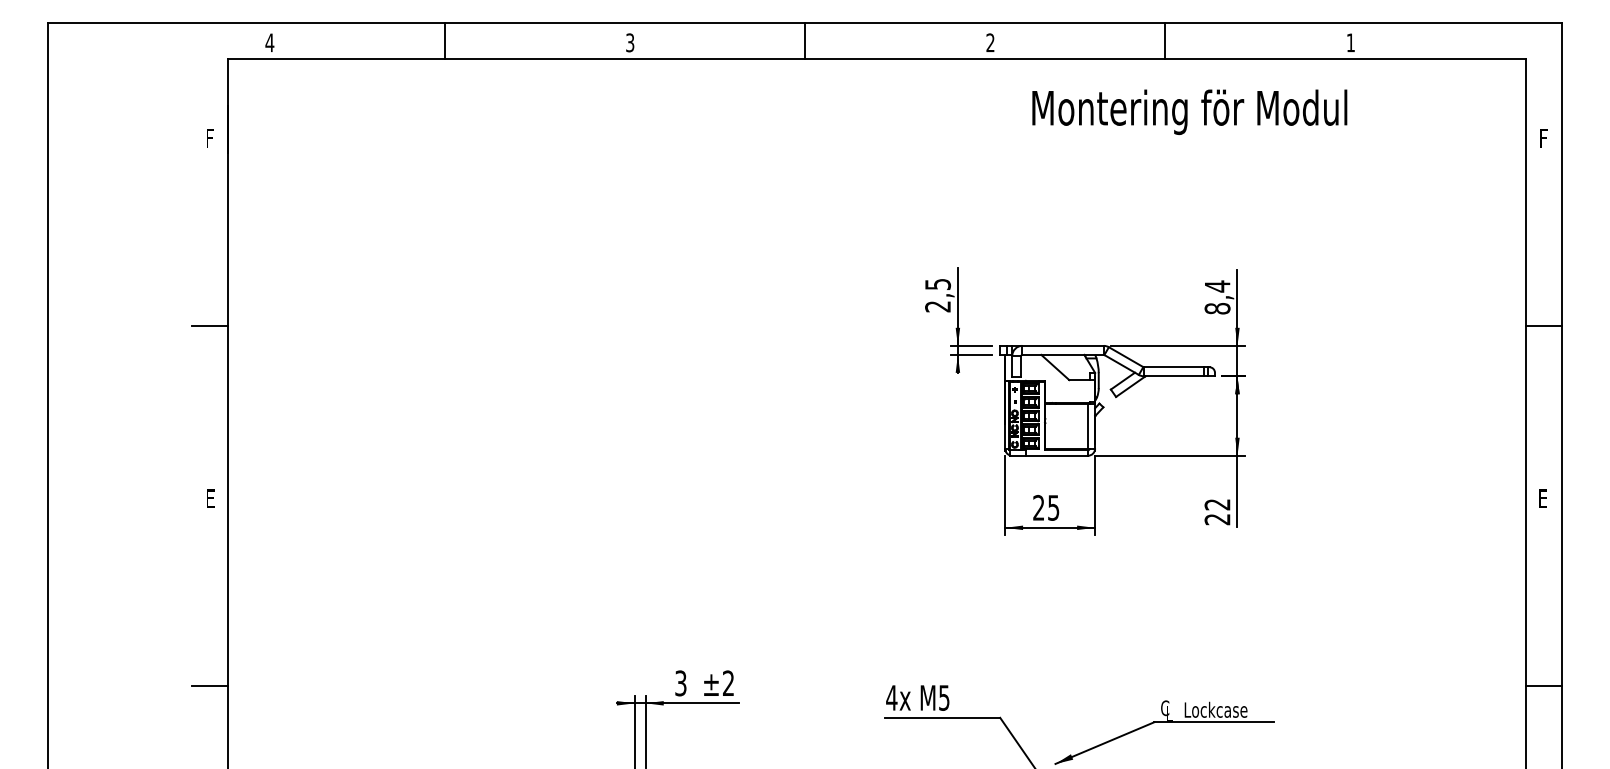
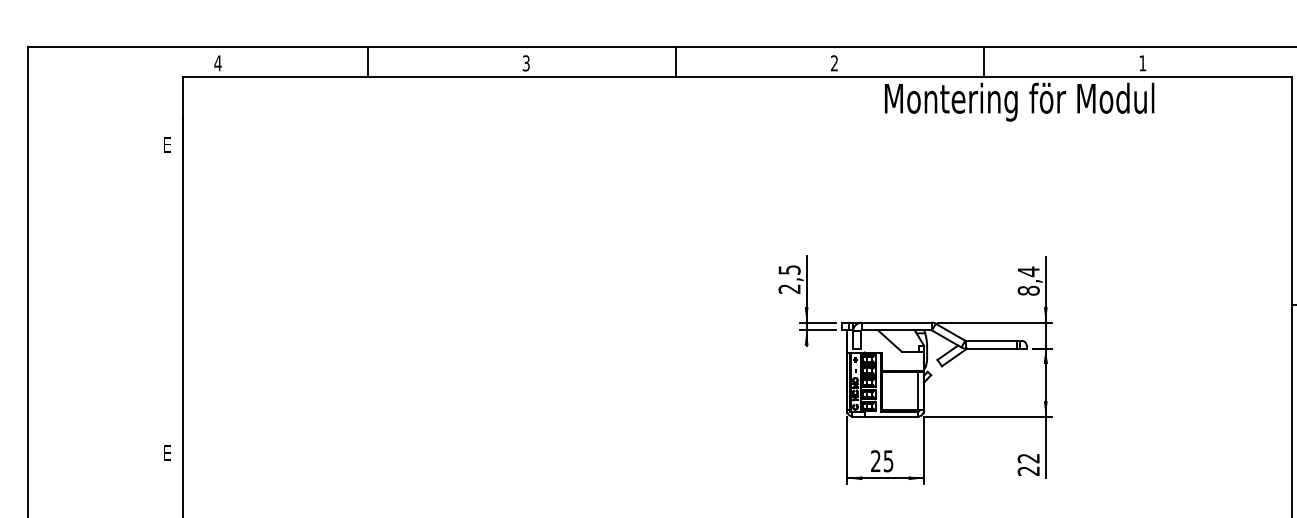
text: (1189, 111) -> (1019, 101), moved
text: (211, 138) -> (168, 145), F -> E
line: (210, 325) -> (167, 305), removed

